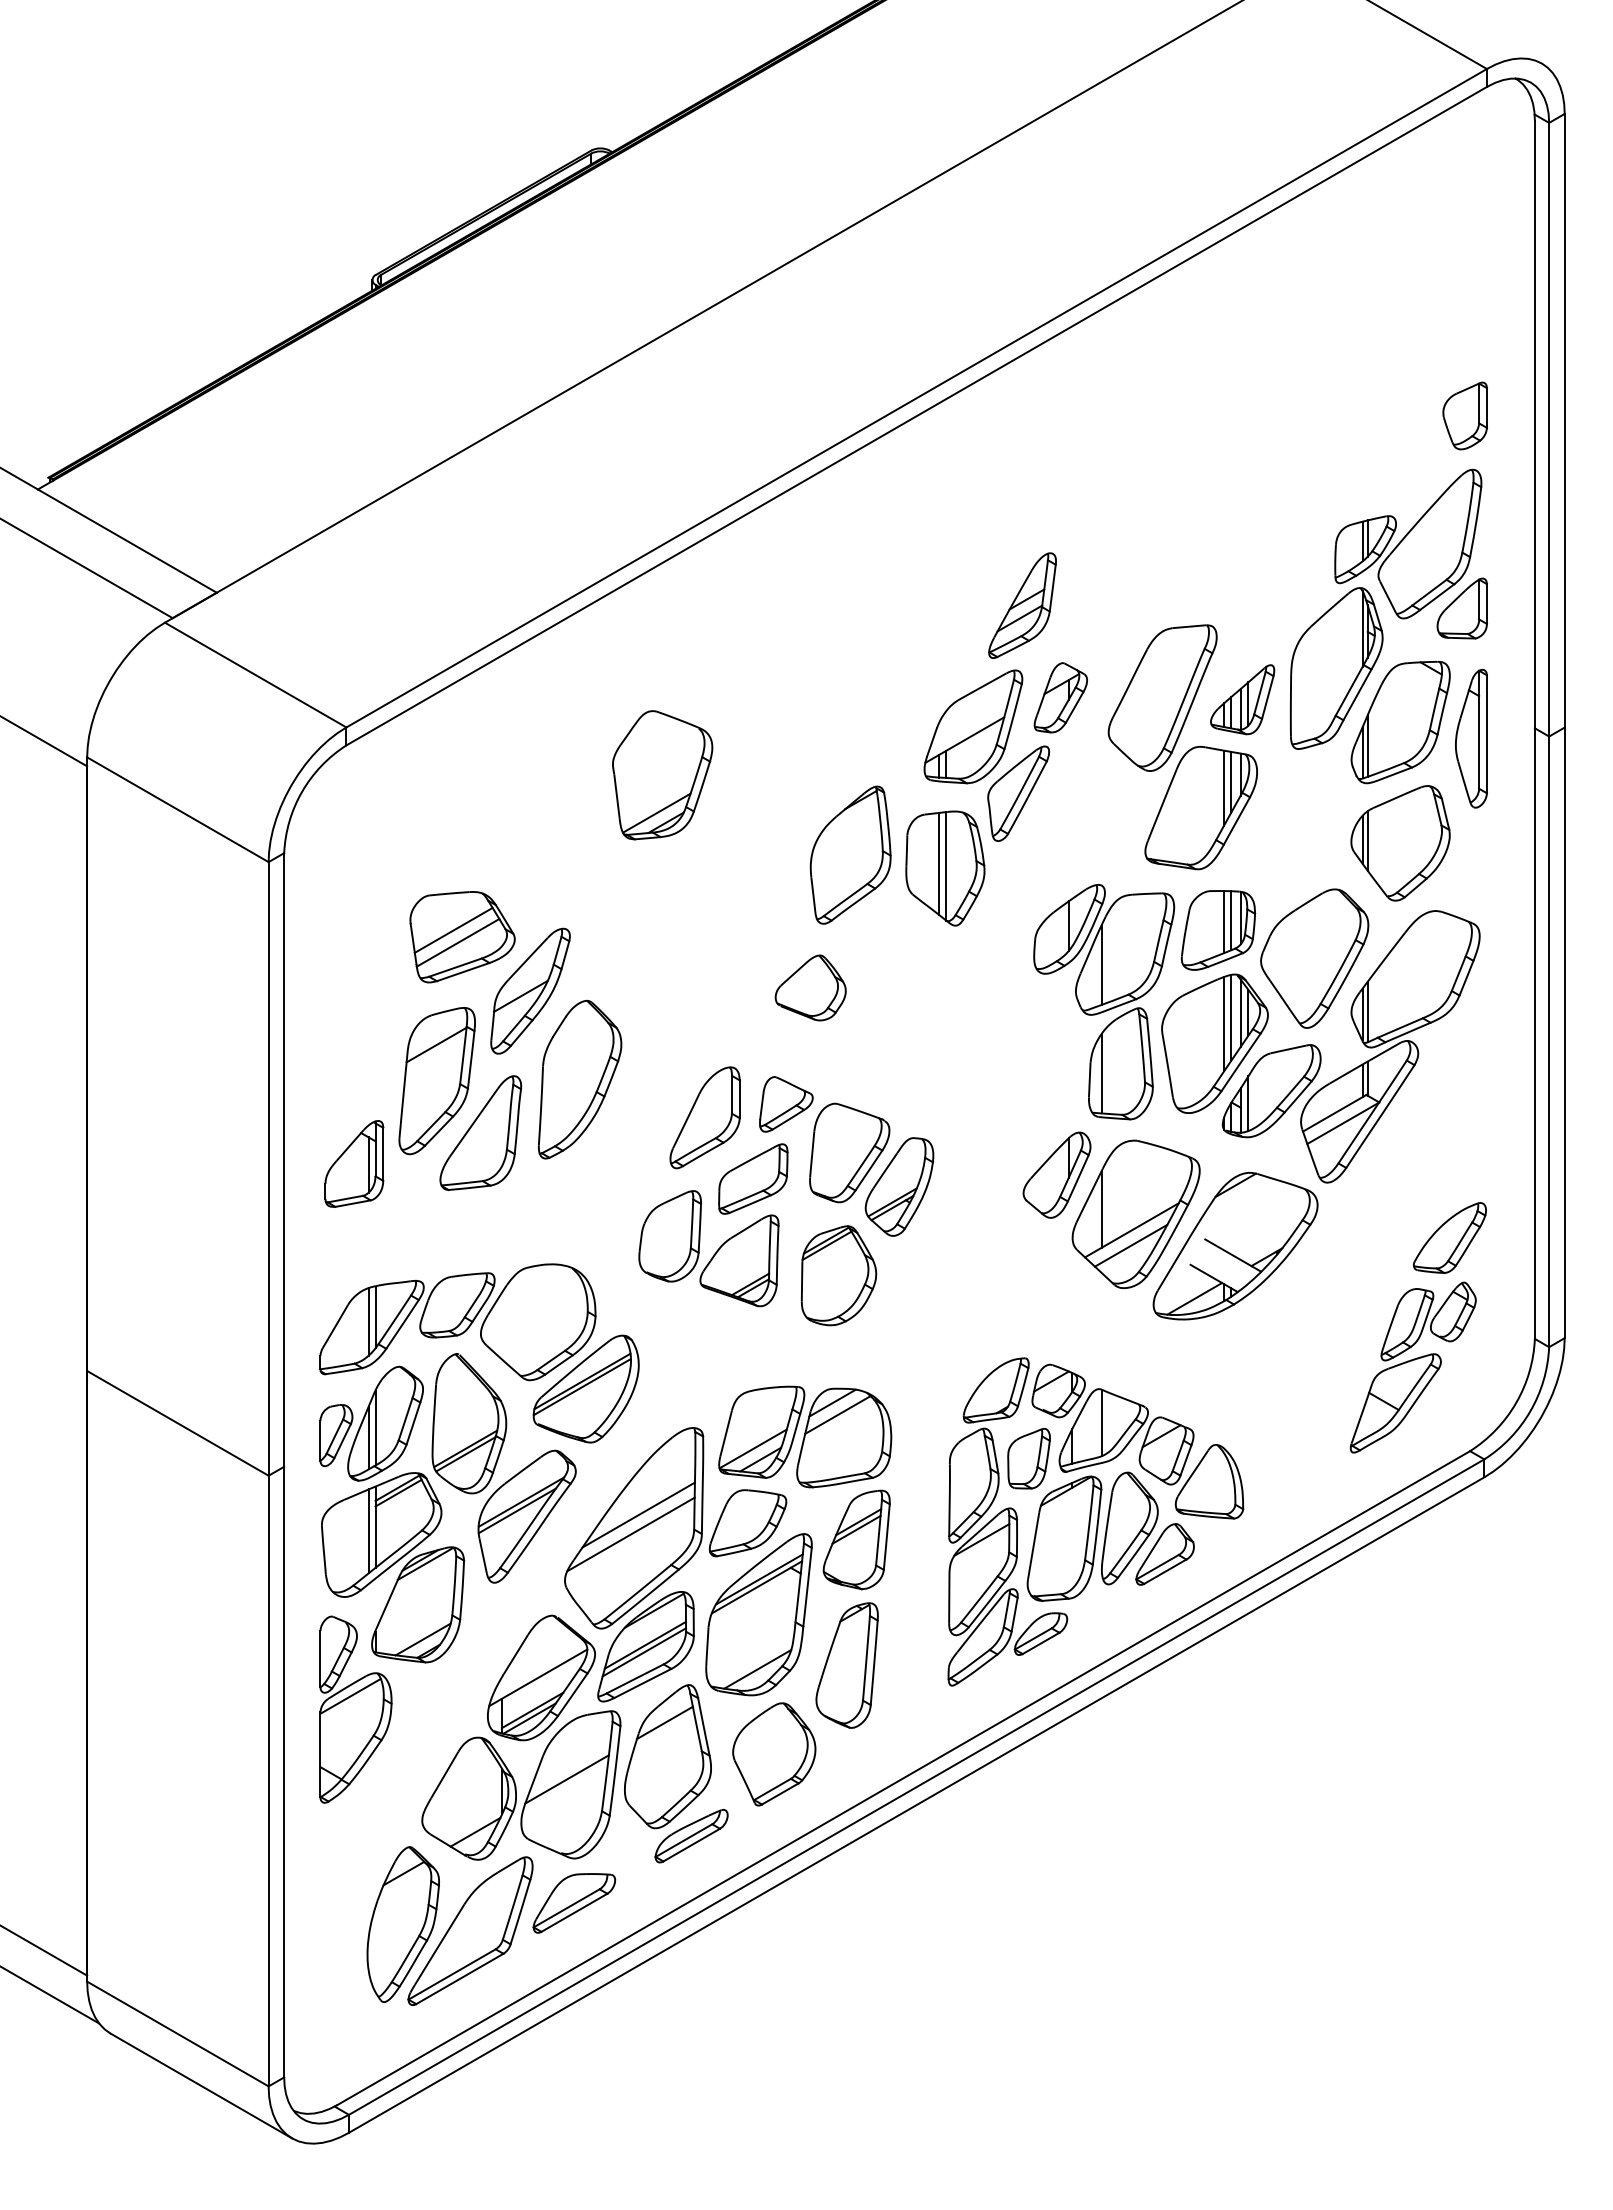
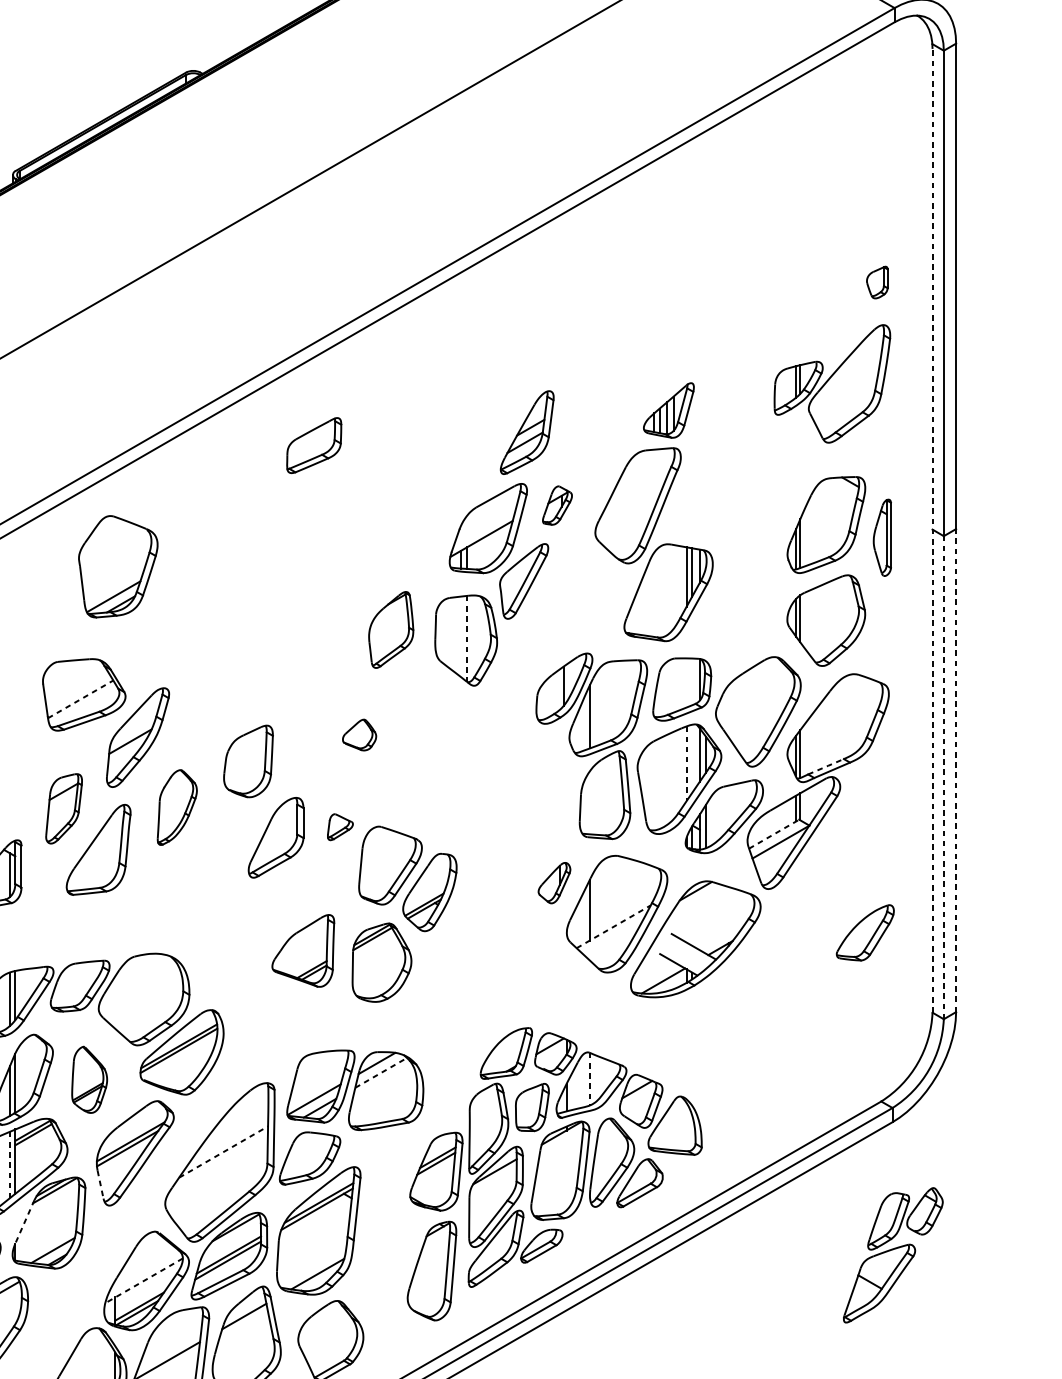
part: (1464, 415) -> (876, 282), size x0.6
part: (1461, 608) -> (874, 434), removed
part: (1336, 668) -> (775, 482), removed
part: (1060, 697) -> (557, 505), size x0.7
part: (1242, 699) -> (668, 410), moved
line: (1534, 729) -> (932, 530), solid -> dashed
part: (1471, 738) -> (882, 537), size x0.7
part: (662, 775) -> (118, 566), moved
part: (850, 854) -> (391, 629), size x0.7
line: (939, 863) -> (461, 636), removed
line: (946, 866) -> (467, 638), solid -> dashed
line: (1230, 920) -> (691, 681), removed
line: (1224, 922) -> (686, 683), removed
line: (453, 929) -> (77, 688), removed
line: (458, 942) -> (81, 699), solid -> dashed
part: (810, 987) -> (359, 734), size x0.6
line: (1230, 1018) -> (691, 759), removed
line: (1224, 1024) -> (686, 763), solid -> dashed
line: (1401, 1027) -> (827, 766), solid -> dashed
line: (1564, 1032) -> (955, 770), solid -> dashed
line: (1549, 1041) -> (944, 777), solid -> dashed
line: (1101, 1073) -> (589, 802), removed
part: (580, 1079) -> (177, 807), size x0.6
part: (436, 1081) -> (63, 809), size x0.6
part: (786, 1104) -> (340, 827), size x0.6
line: (1334, 1113) -> (774, 834), solid -> dashed
part: (1056, 1174) -> (554, 882), size x0.6
part: (753, 1178) -> (314, 445), moved
line: (1132, 1230) -> (614, 926), solid -> dashed
part: (670, 1236) -> (248, 761), moved
line: (1130, 1245) -> (612, 938), removed
part: (1412, 1367) -> (892, 1255), moved
line: (837, 1415) -> (380, 1073), solid -> dashed
part: (469, 1423) -> (89, 1079), size x0.6
line: (1101, 1423) -> (589, 1079), solid -> dashed
line: (638, 1515) -> (223, 1152), solid -> dashed
line: (368, 1531) -> (9, 1165), solid -> dashed
line: (630, 1534) -> (217, 1167), removed
part: (856, 1539) -> (436, 1171), moved
line: (483, 1556) -> (100, 1184), solid -> dashed
line: (387, 1604) -> (24, 1222), solid -> dashed
part: (846, 1665) -> (431, 1271), moved
line: (538, 1677) -> (144, 1280), solid -> dashed

